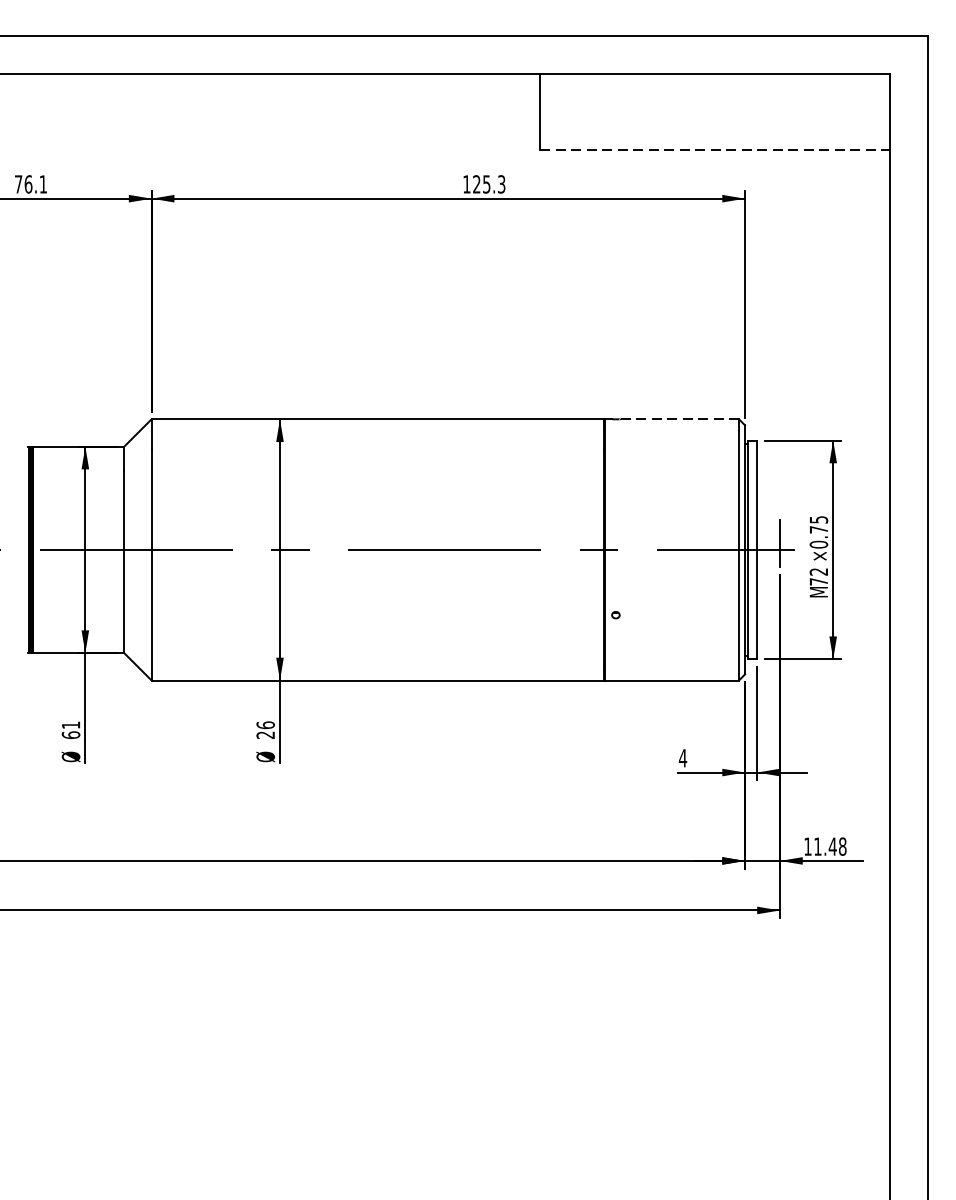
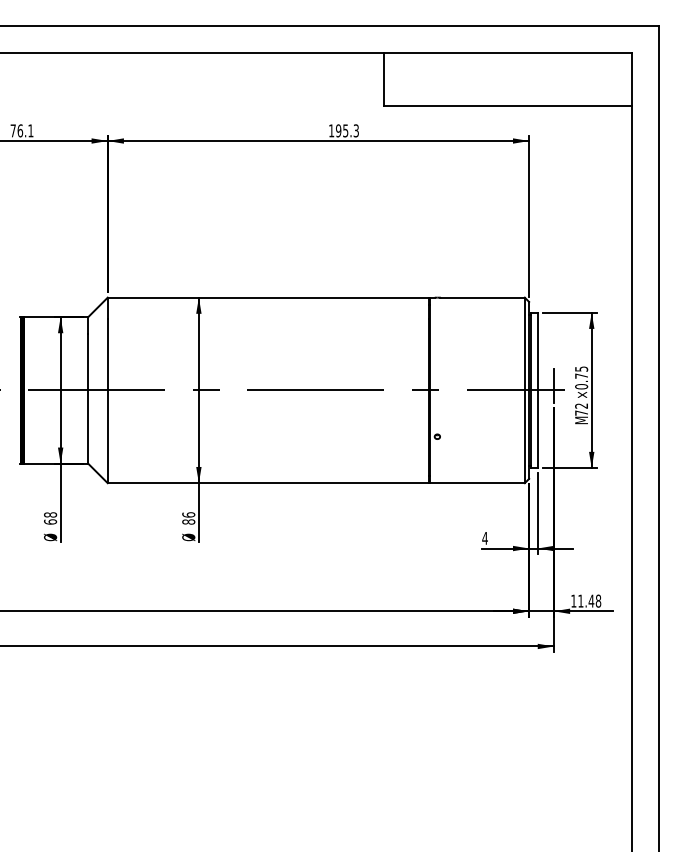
line: (715, 150) -> (508, 106), dashed -> solid
text: (476, 183) -> (338, 130), 125.3 -> 195.3
line: (677, 419) -> (481, 297), dashed -> solid
text: (71, 724) -> (50, 514), 61 -> 68
text: (265, 734) -> (188, 521), 26 -> 86

